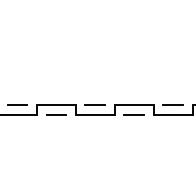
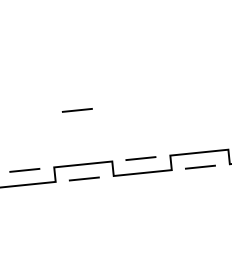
line: (56, 68) -> (77, 109), added

